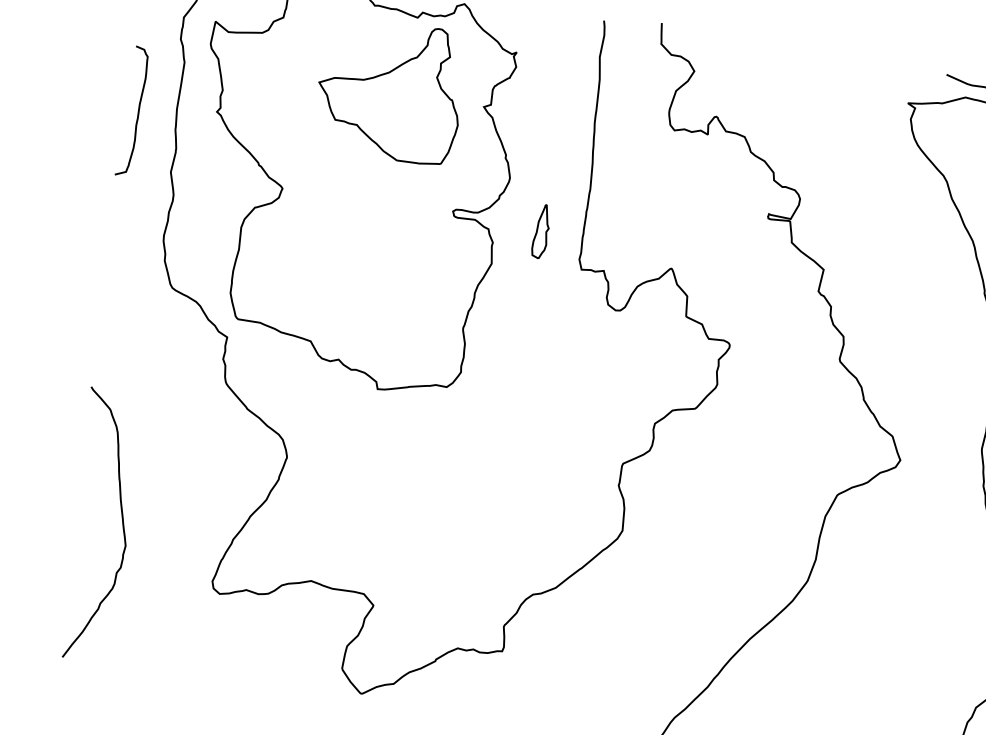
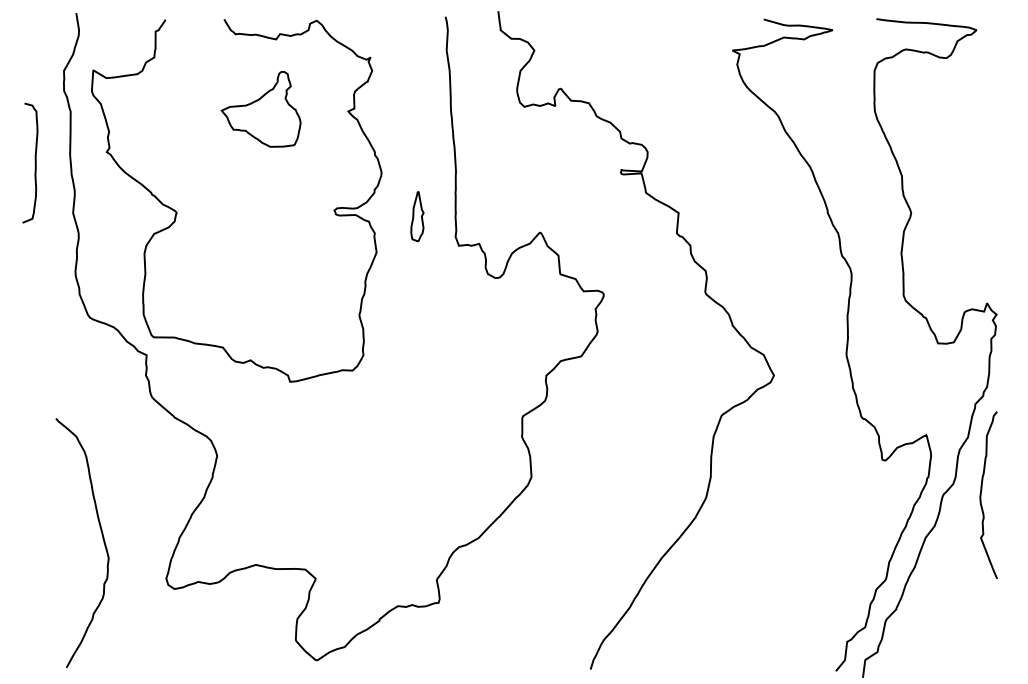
part: (389, 90) -> (260, 109), size x0.6
curve: (121, 524) -> (102, 539), moved

